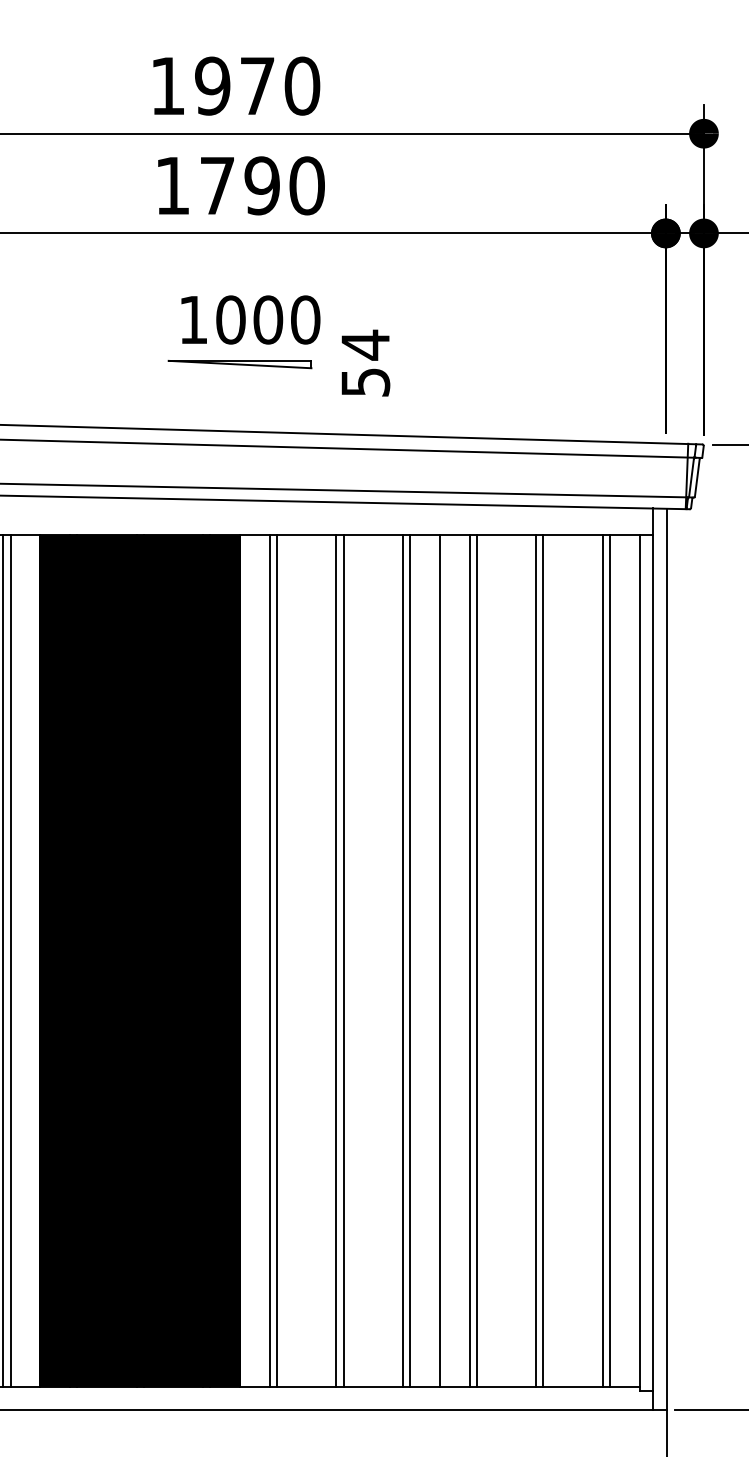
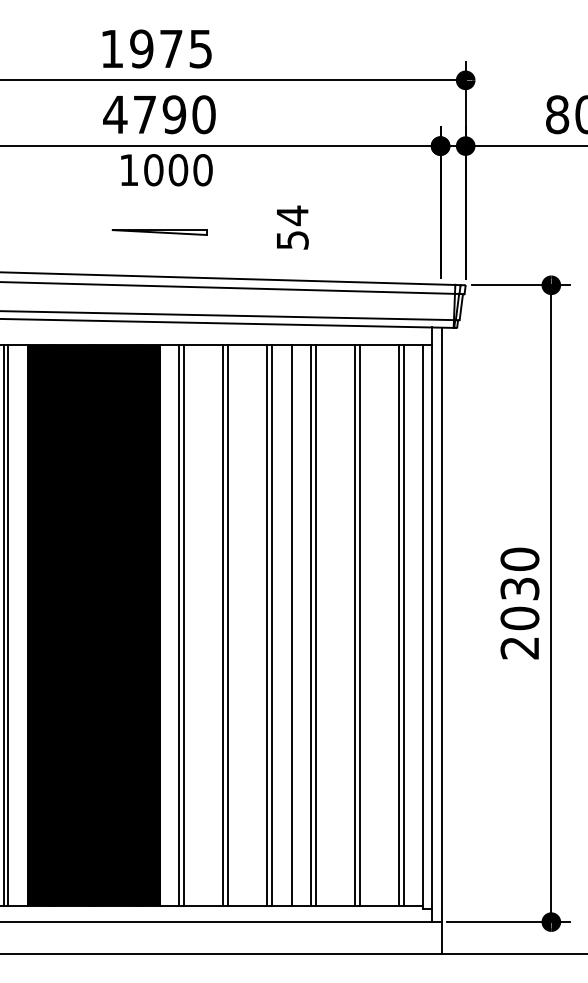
text: (301, 85) -> (200, 48), 1970 -> 1975
text: (172, 185) -> (115, 114), 1790 -> 4790
text: (250, 320) -> (166, 170), moved
text: (365, 362) -> (292, 227), moved

